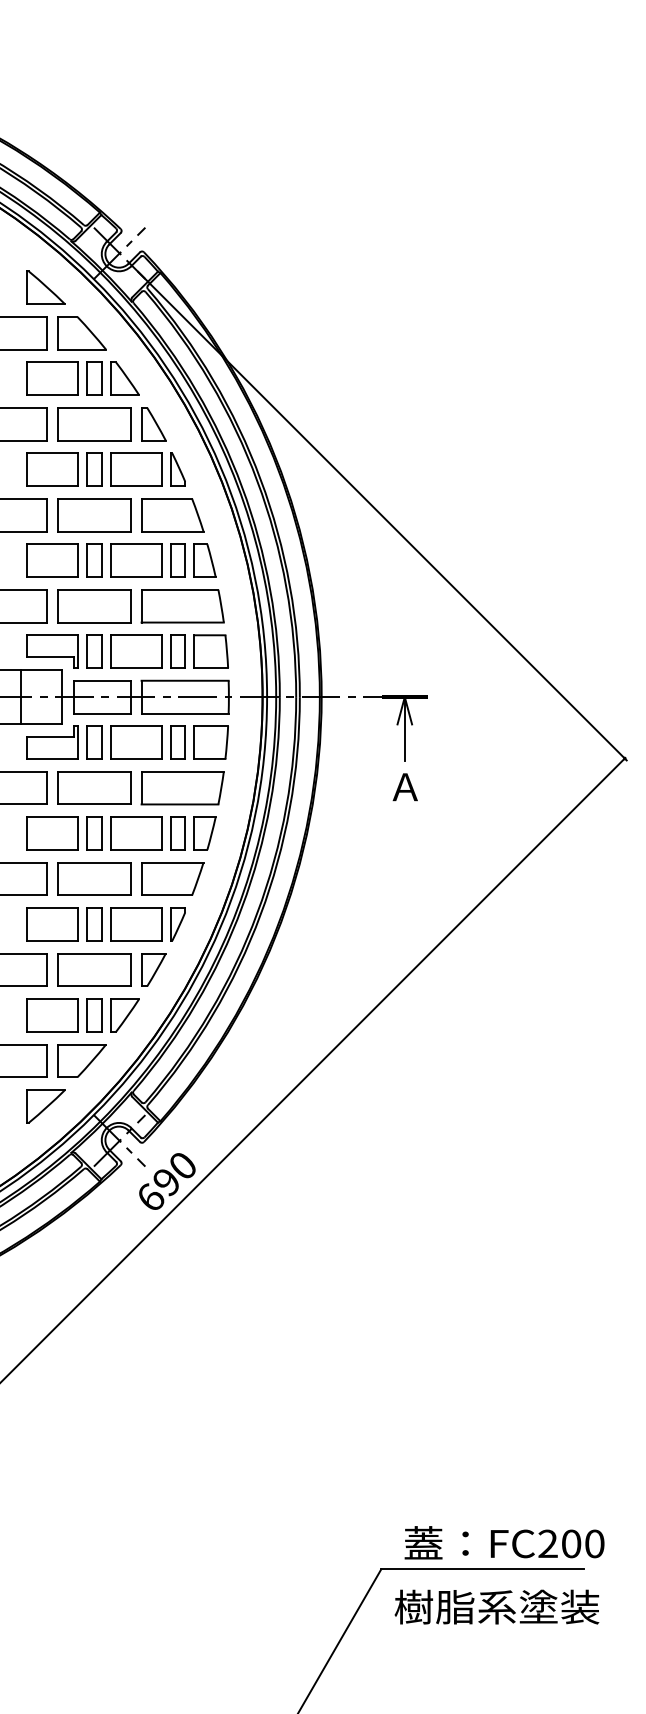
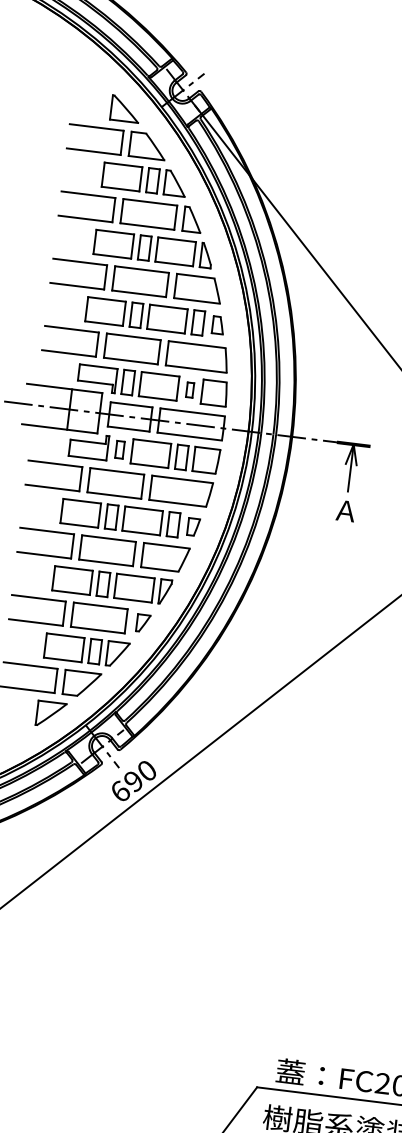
part: (204, 560) -> (217, 325), size x0.7
part: (177, 651) -> (189, 390), size x0.6
part: (94, 742) -> (120, 449), size x0.7
part: (204, 833) -> (193, 527), size x0.7
part: (153, 969) -> (143, 623), size x0.7

